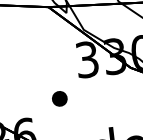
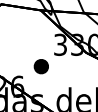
part: (58, 98) -> (40, 66), size x1.6

